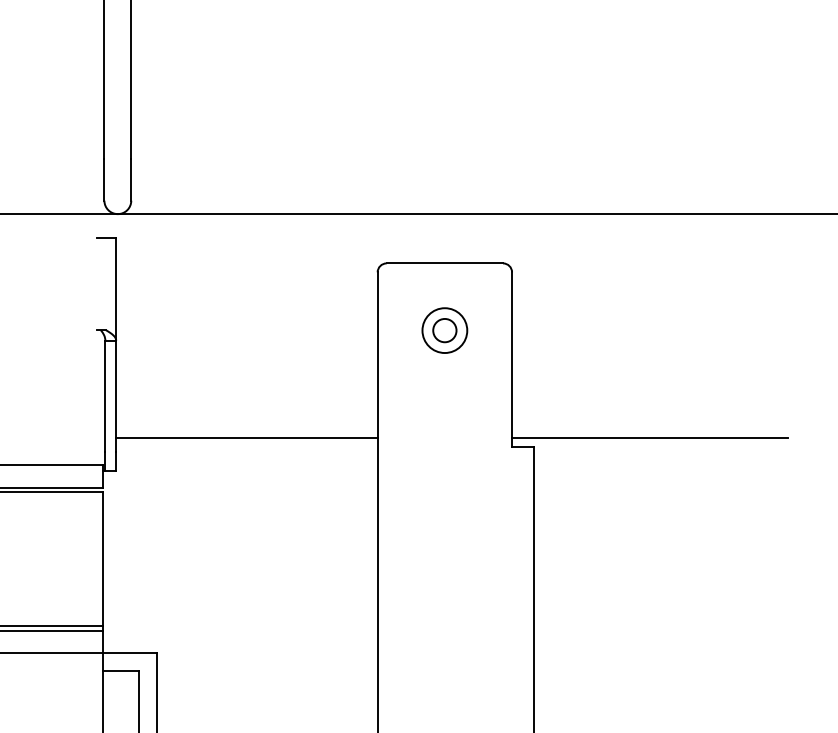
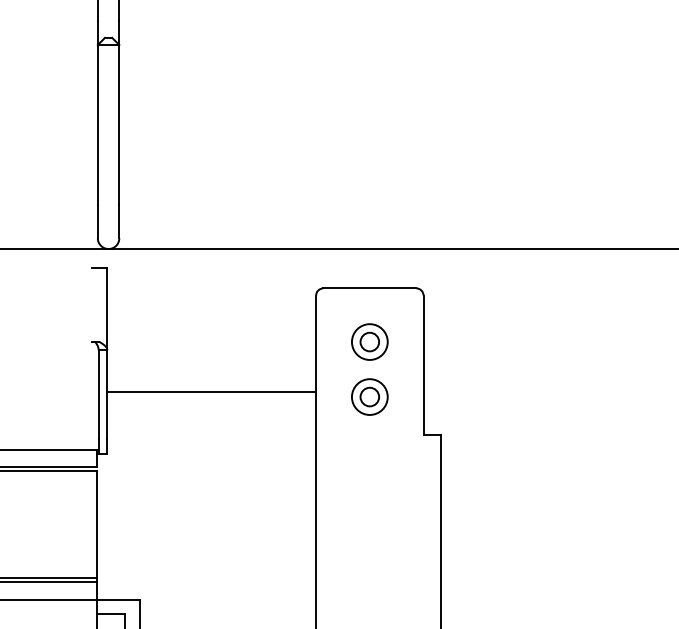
part: (444, 398) -> (369, 396), added
line: (246, 437) -> (211, 391), moved
line: (649, 437) -> (533, 427), removed

